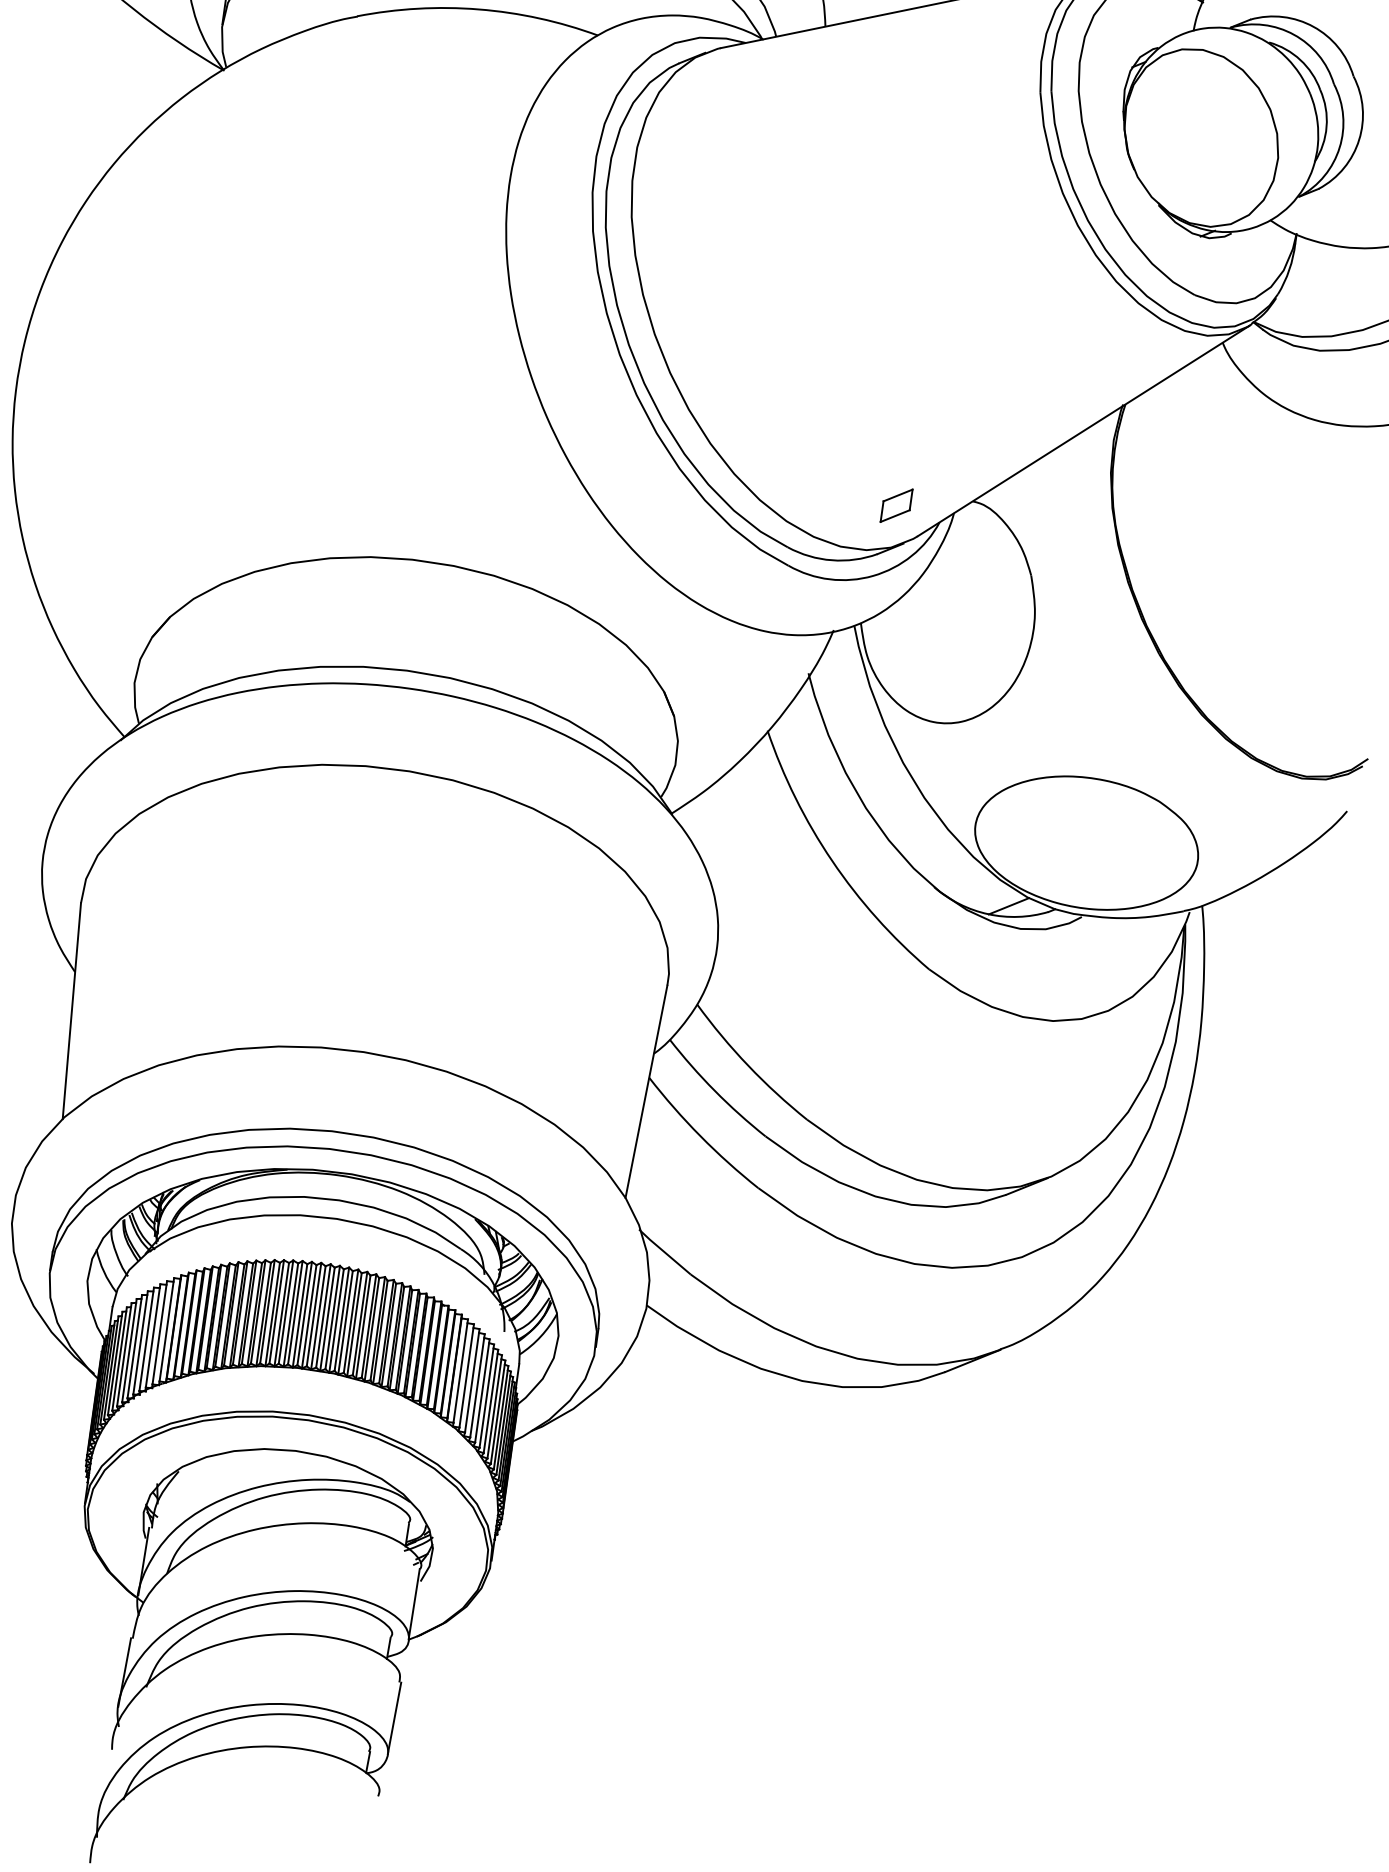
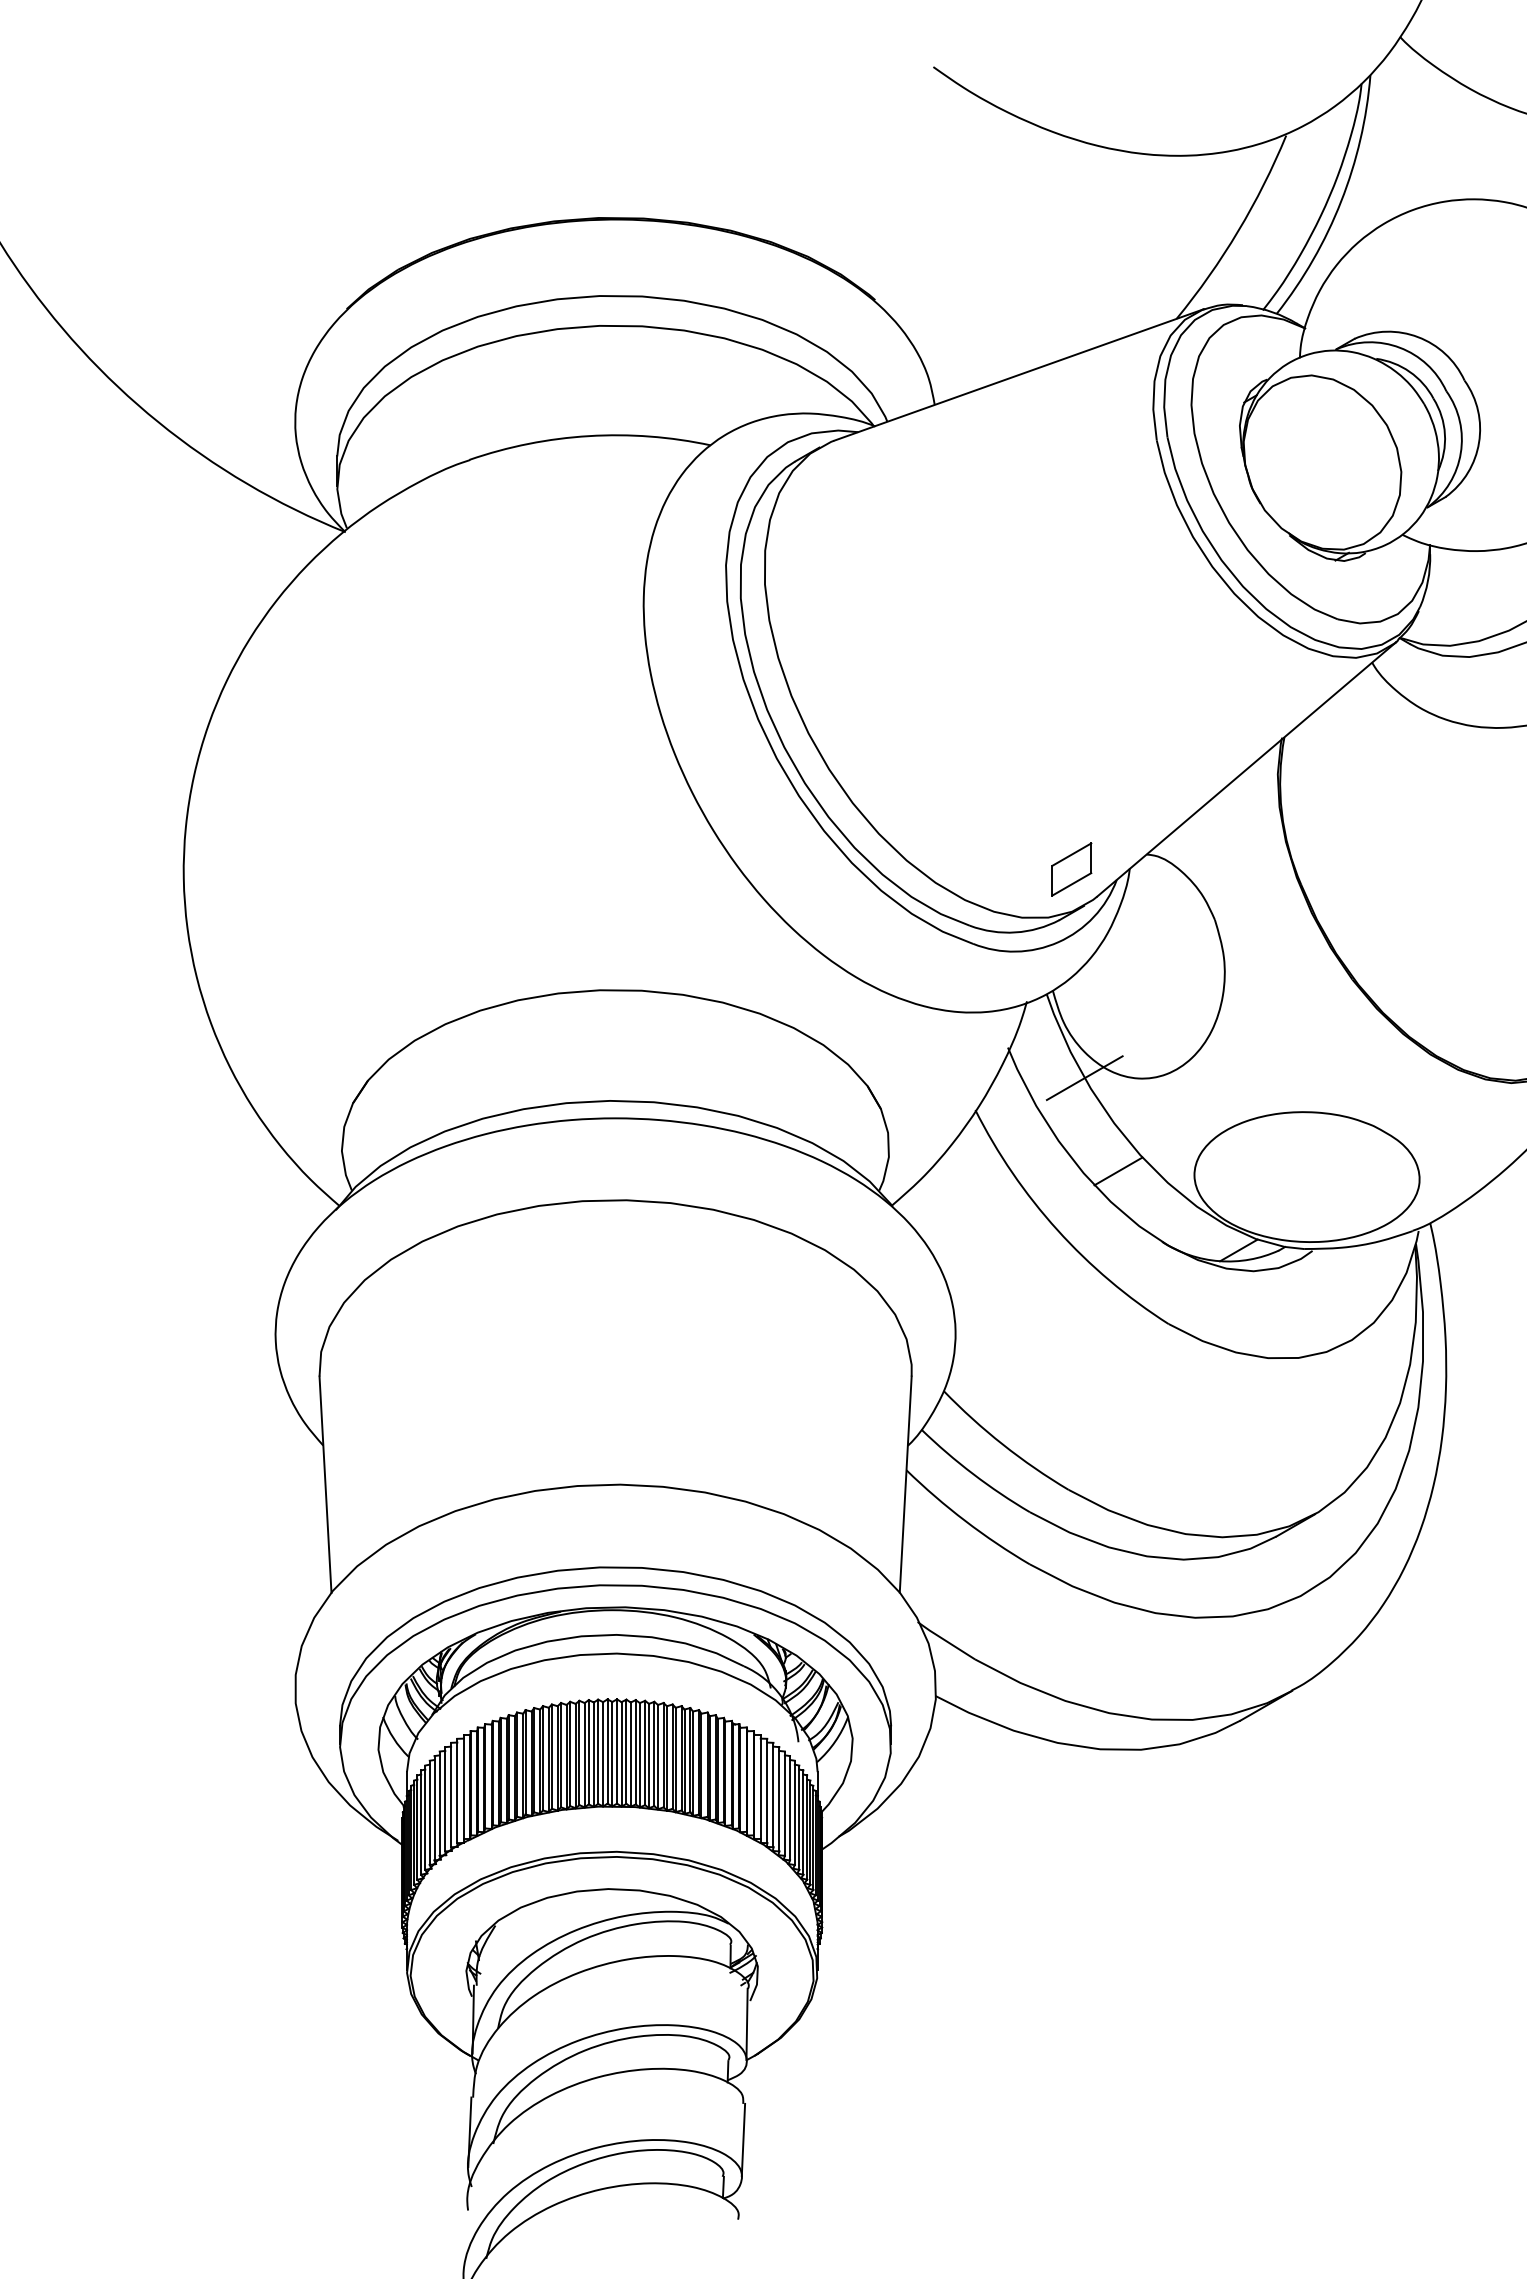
part: (896, 505) -> (1071, 869), size x1.43
line: (880, 713) -> (1084, 1077), added
line: (900, 811) -> (1118, 1171), added

